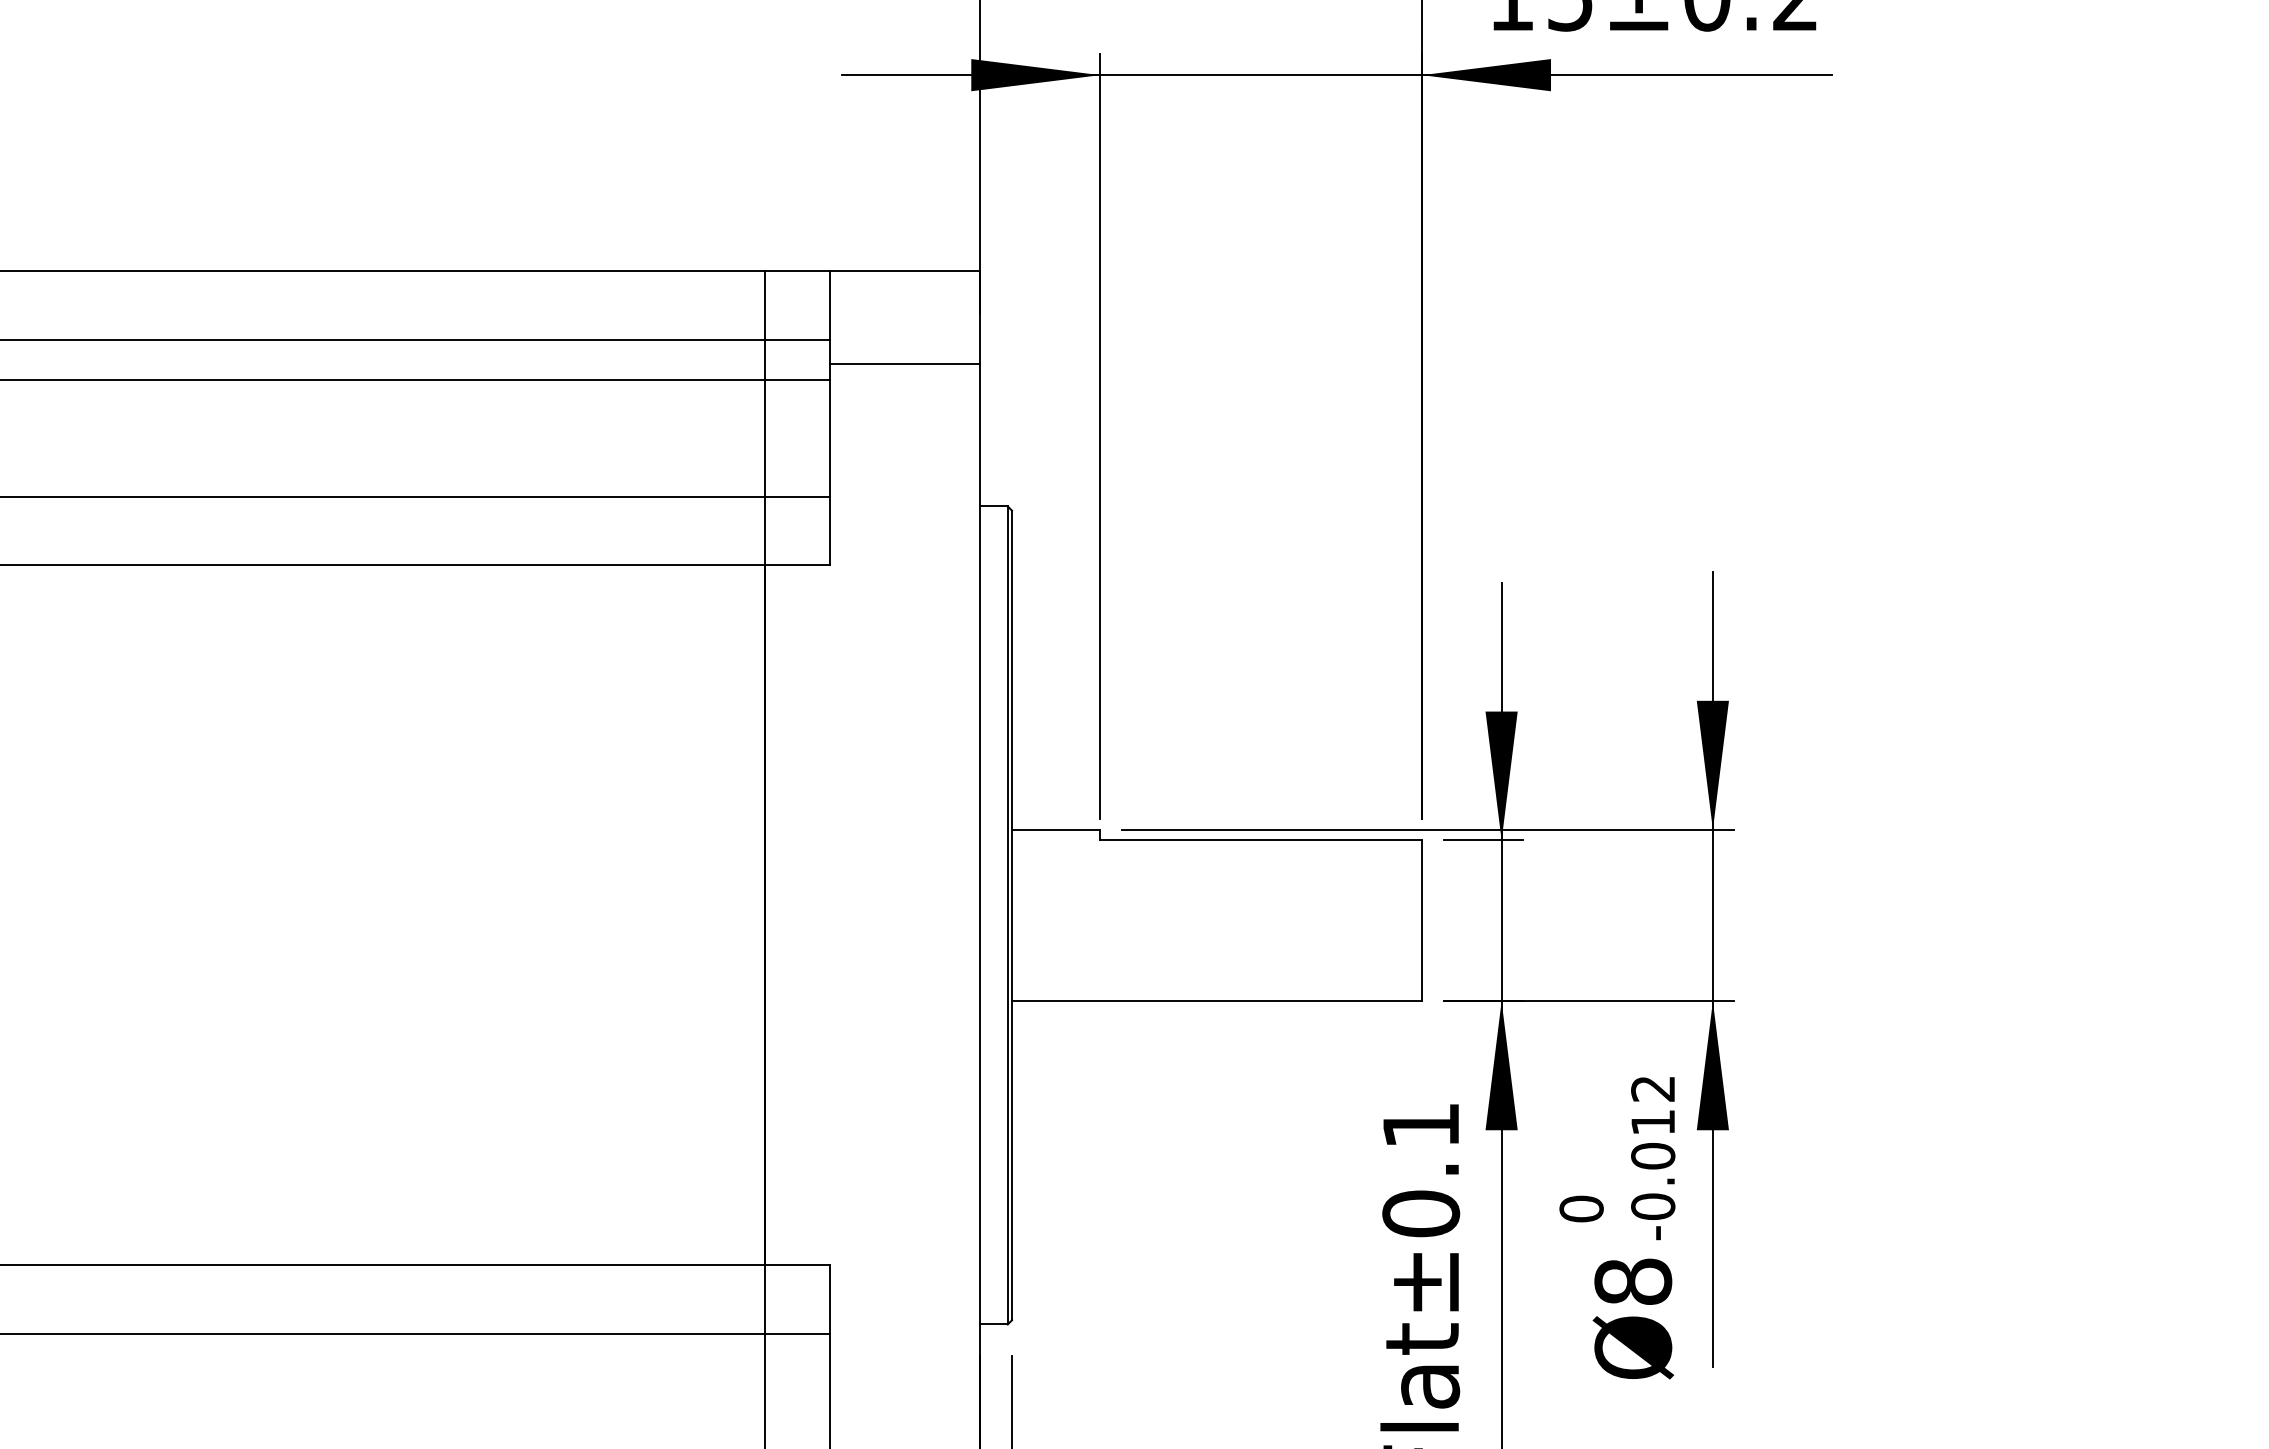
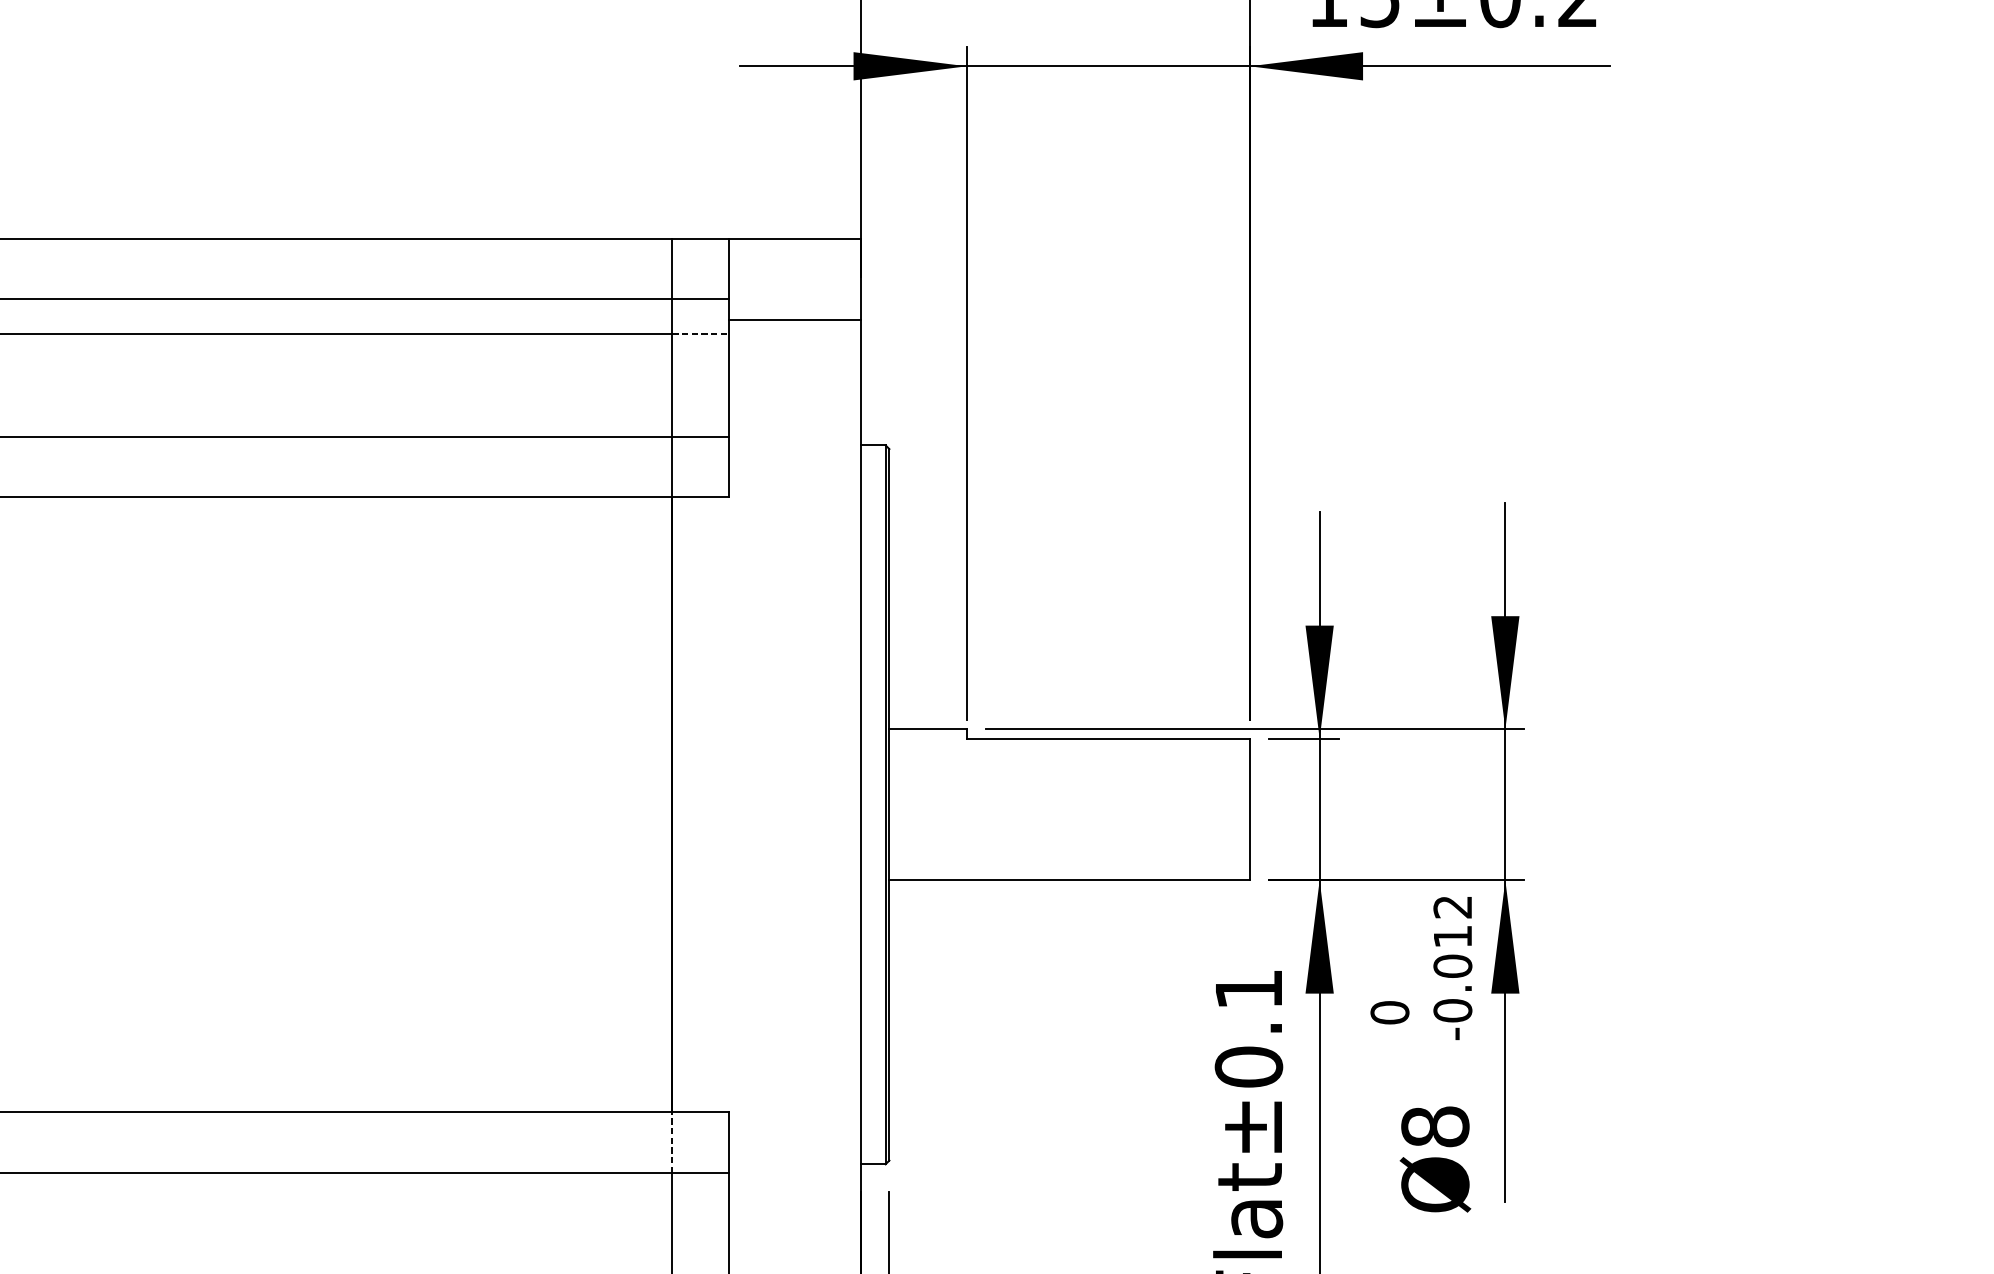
line: (797, 379) -> (700, 333), solid -> dashed
text: (1617, 1158) -> (1421, 968), moved
line: (765, 1299) -> (672, 1142), solid -> dashed

